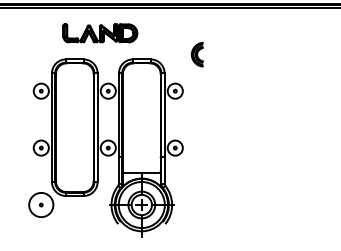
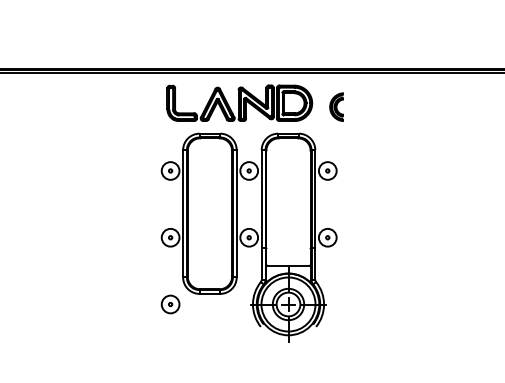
part: (100, 32) -> (239, 102), size x1.67
part: (197, 54) -> (336, 106), moved
circle: (41, 205) -> (170, 304), size x0.62

